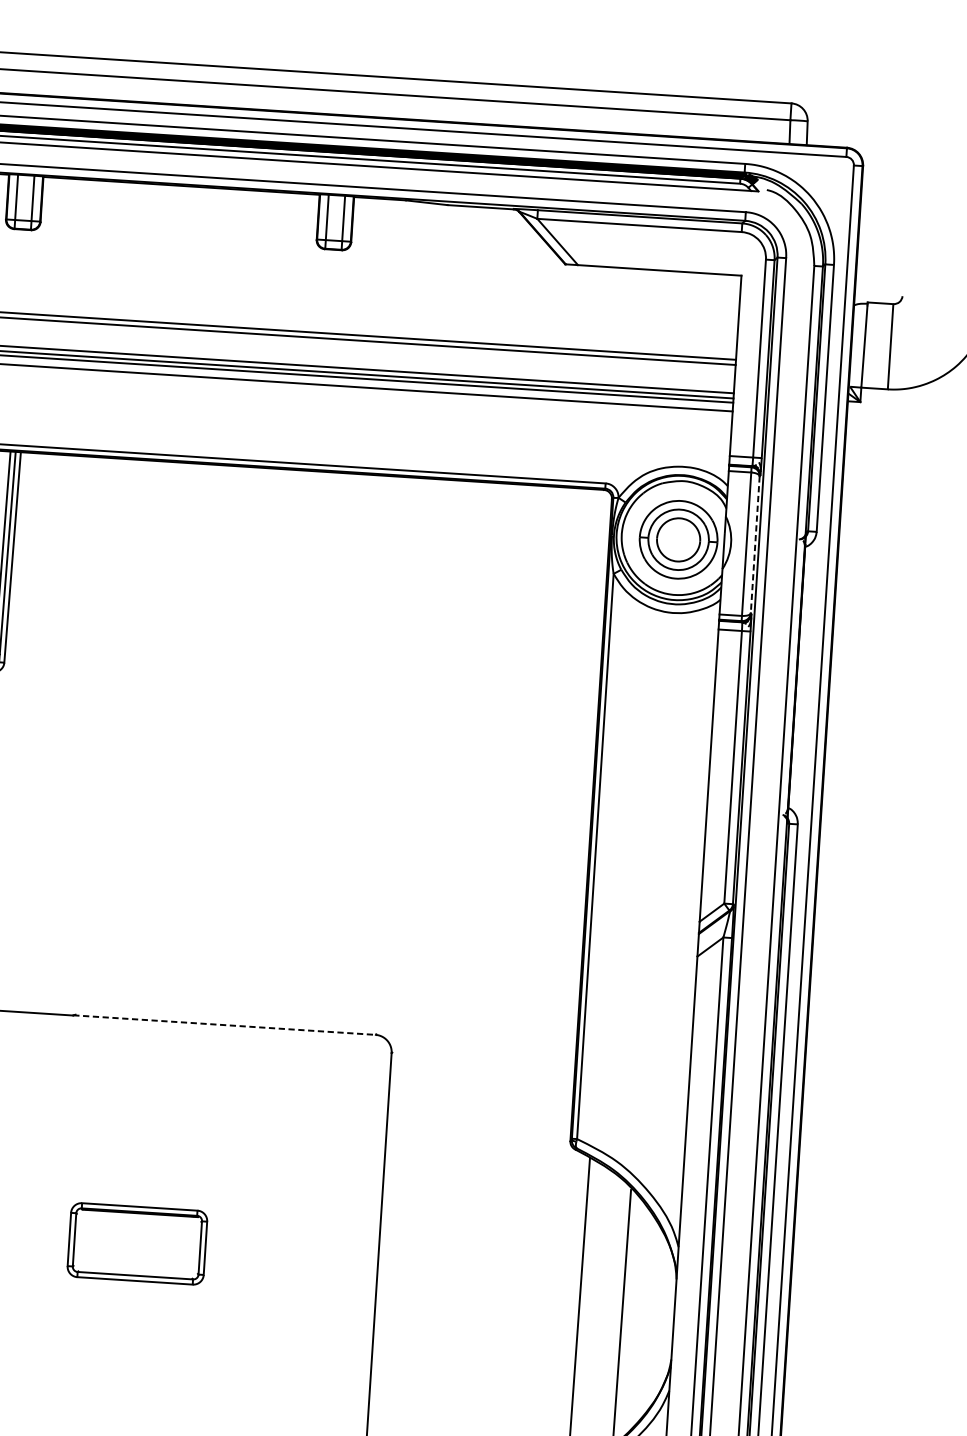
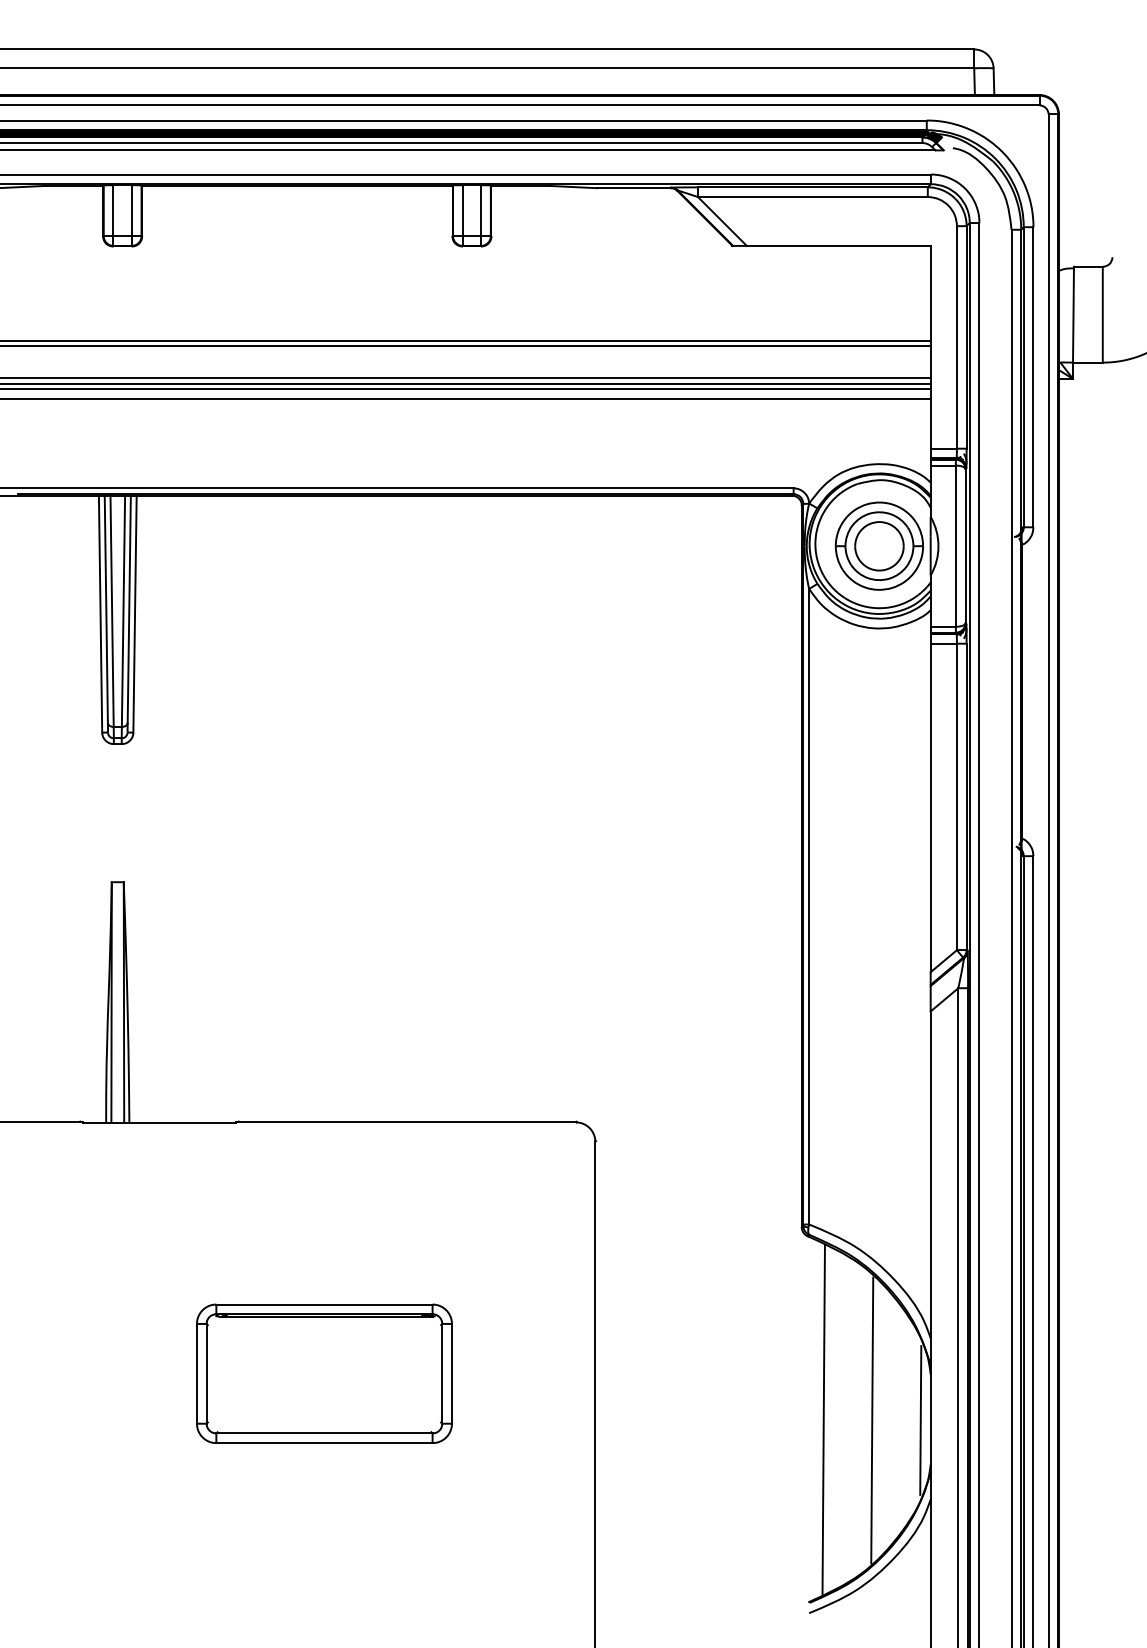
line: (755, 545) -> (965, 546), dashed -> solid
line: (224, 1025) -> (406, 1122), dashed -> solid
part: (137, 1243) -> (324, 1373), size x1.67
line: (664, 1319) -> (920, 1420), added

